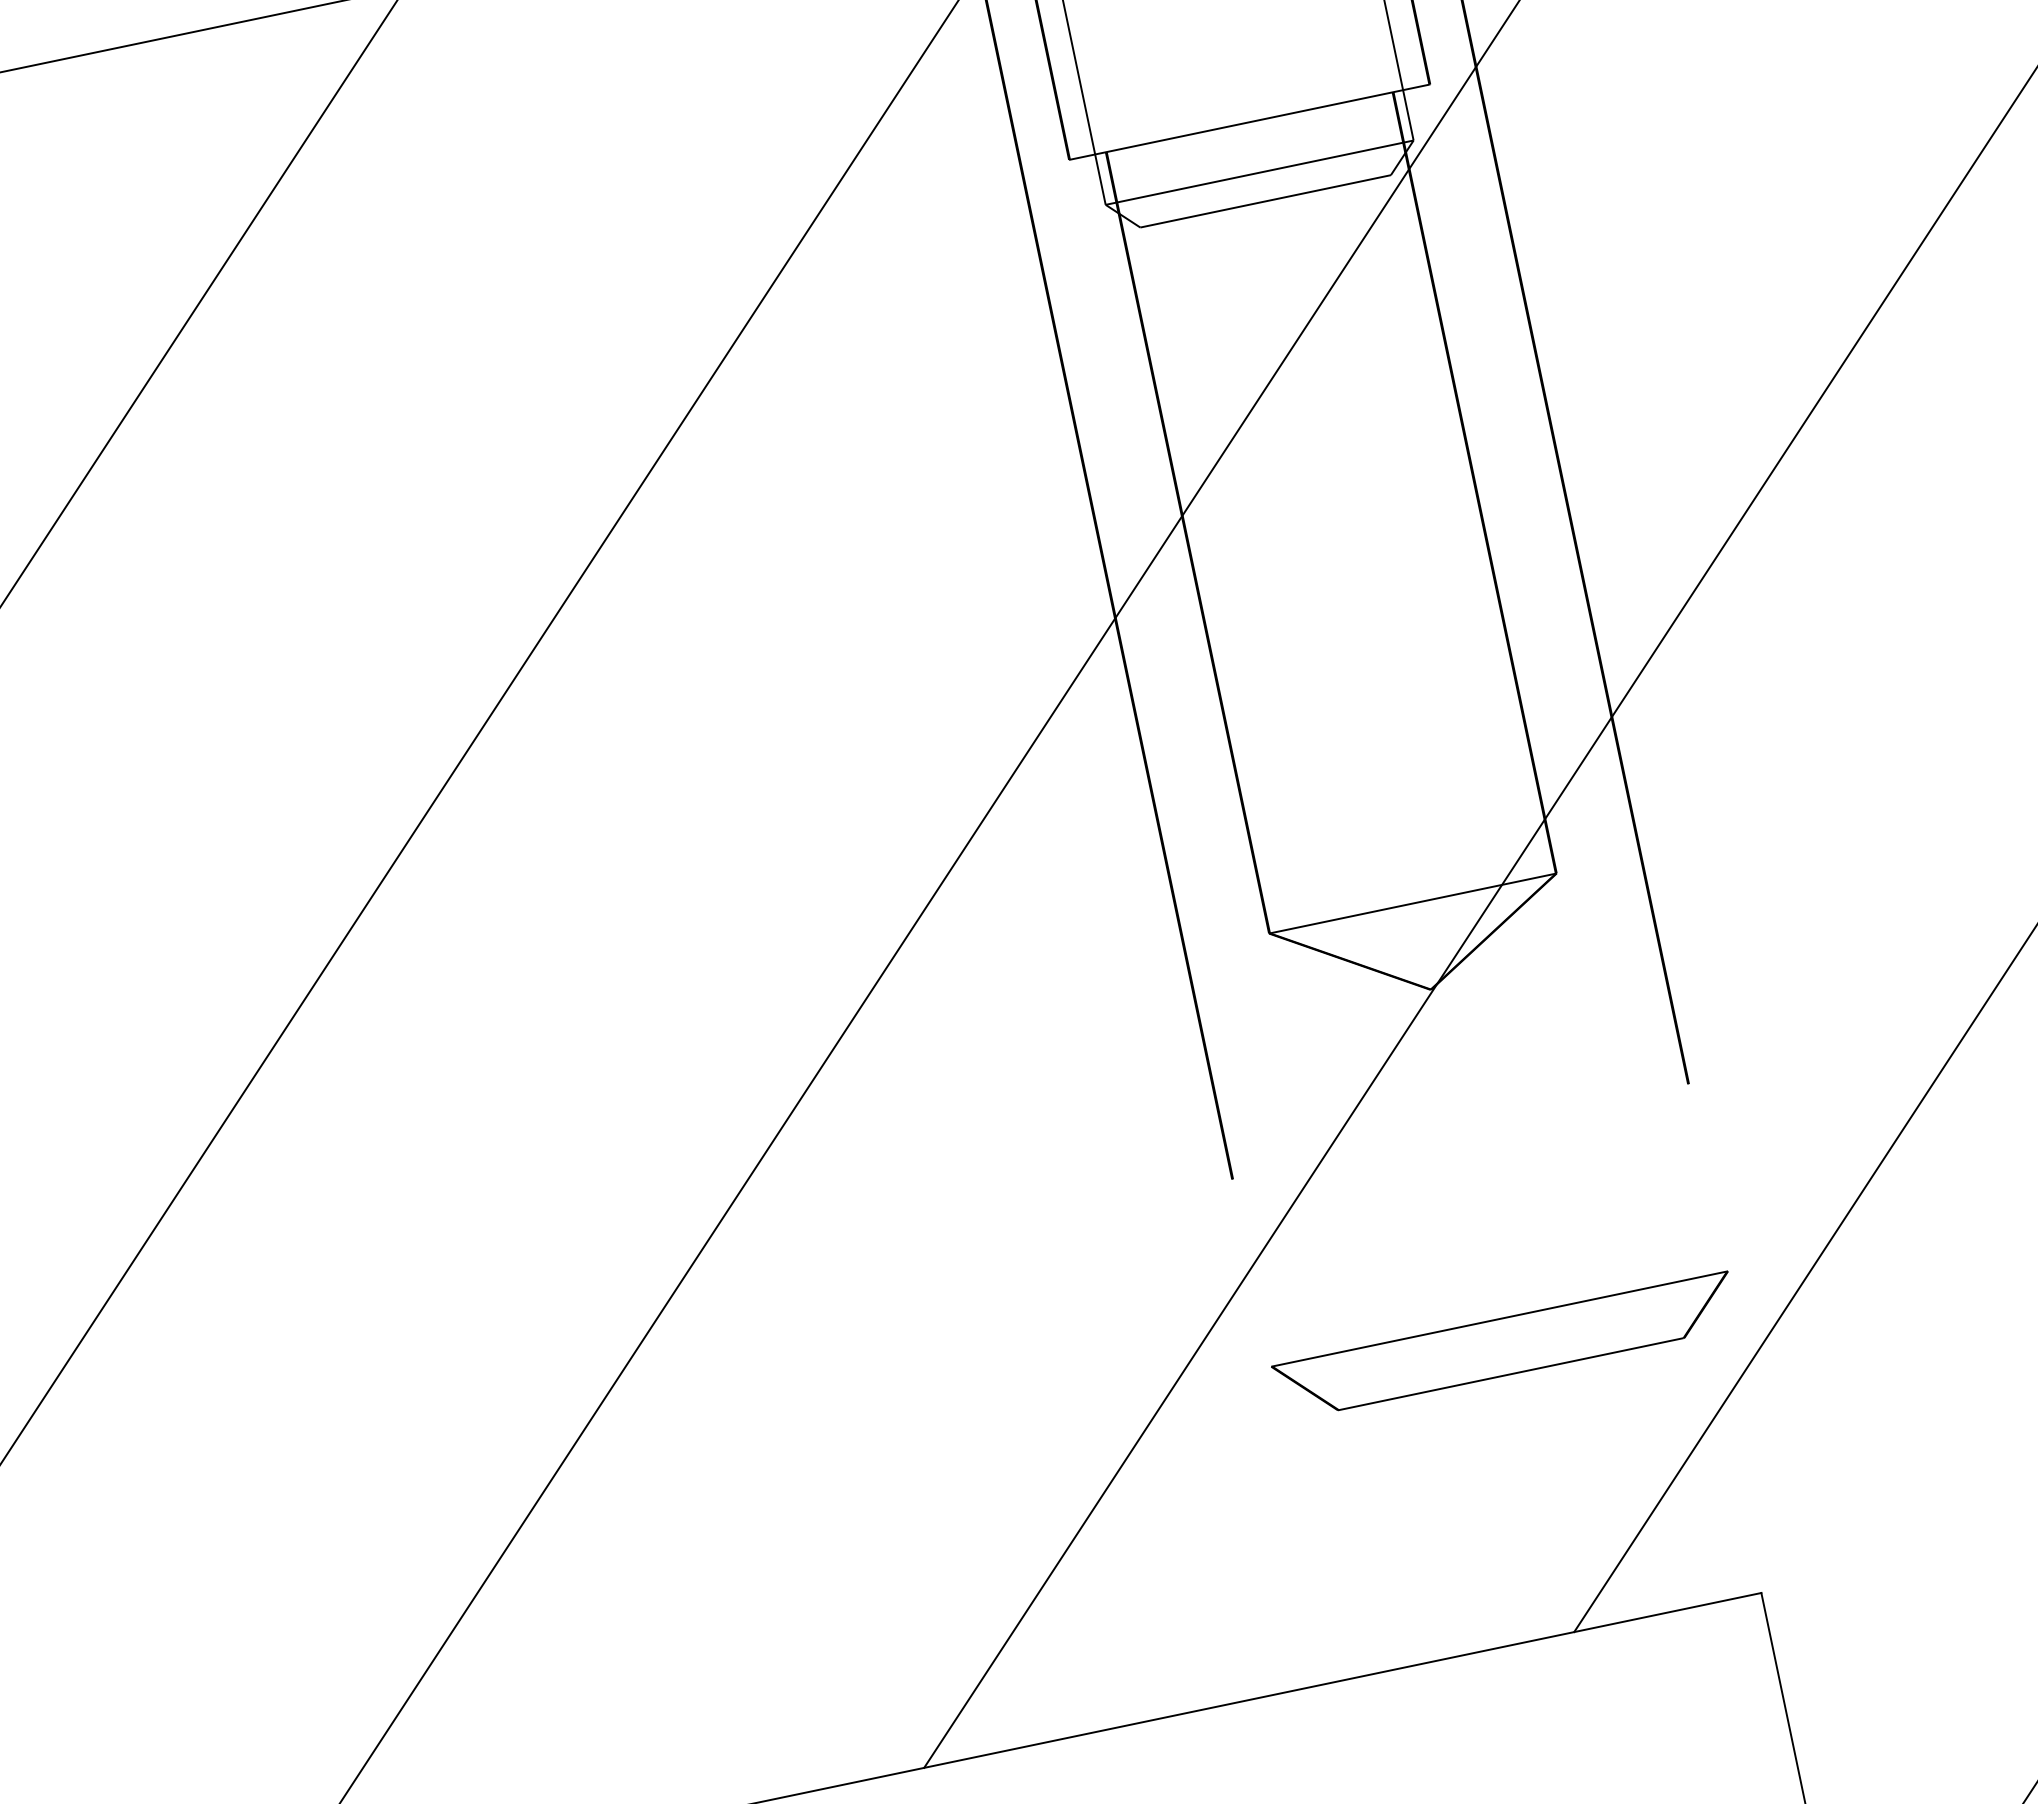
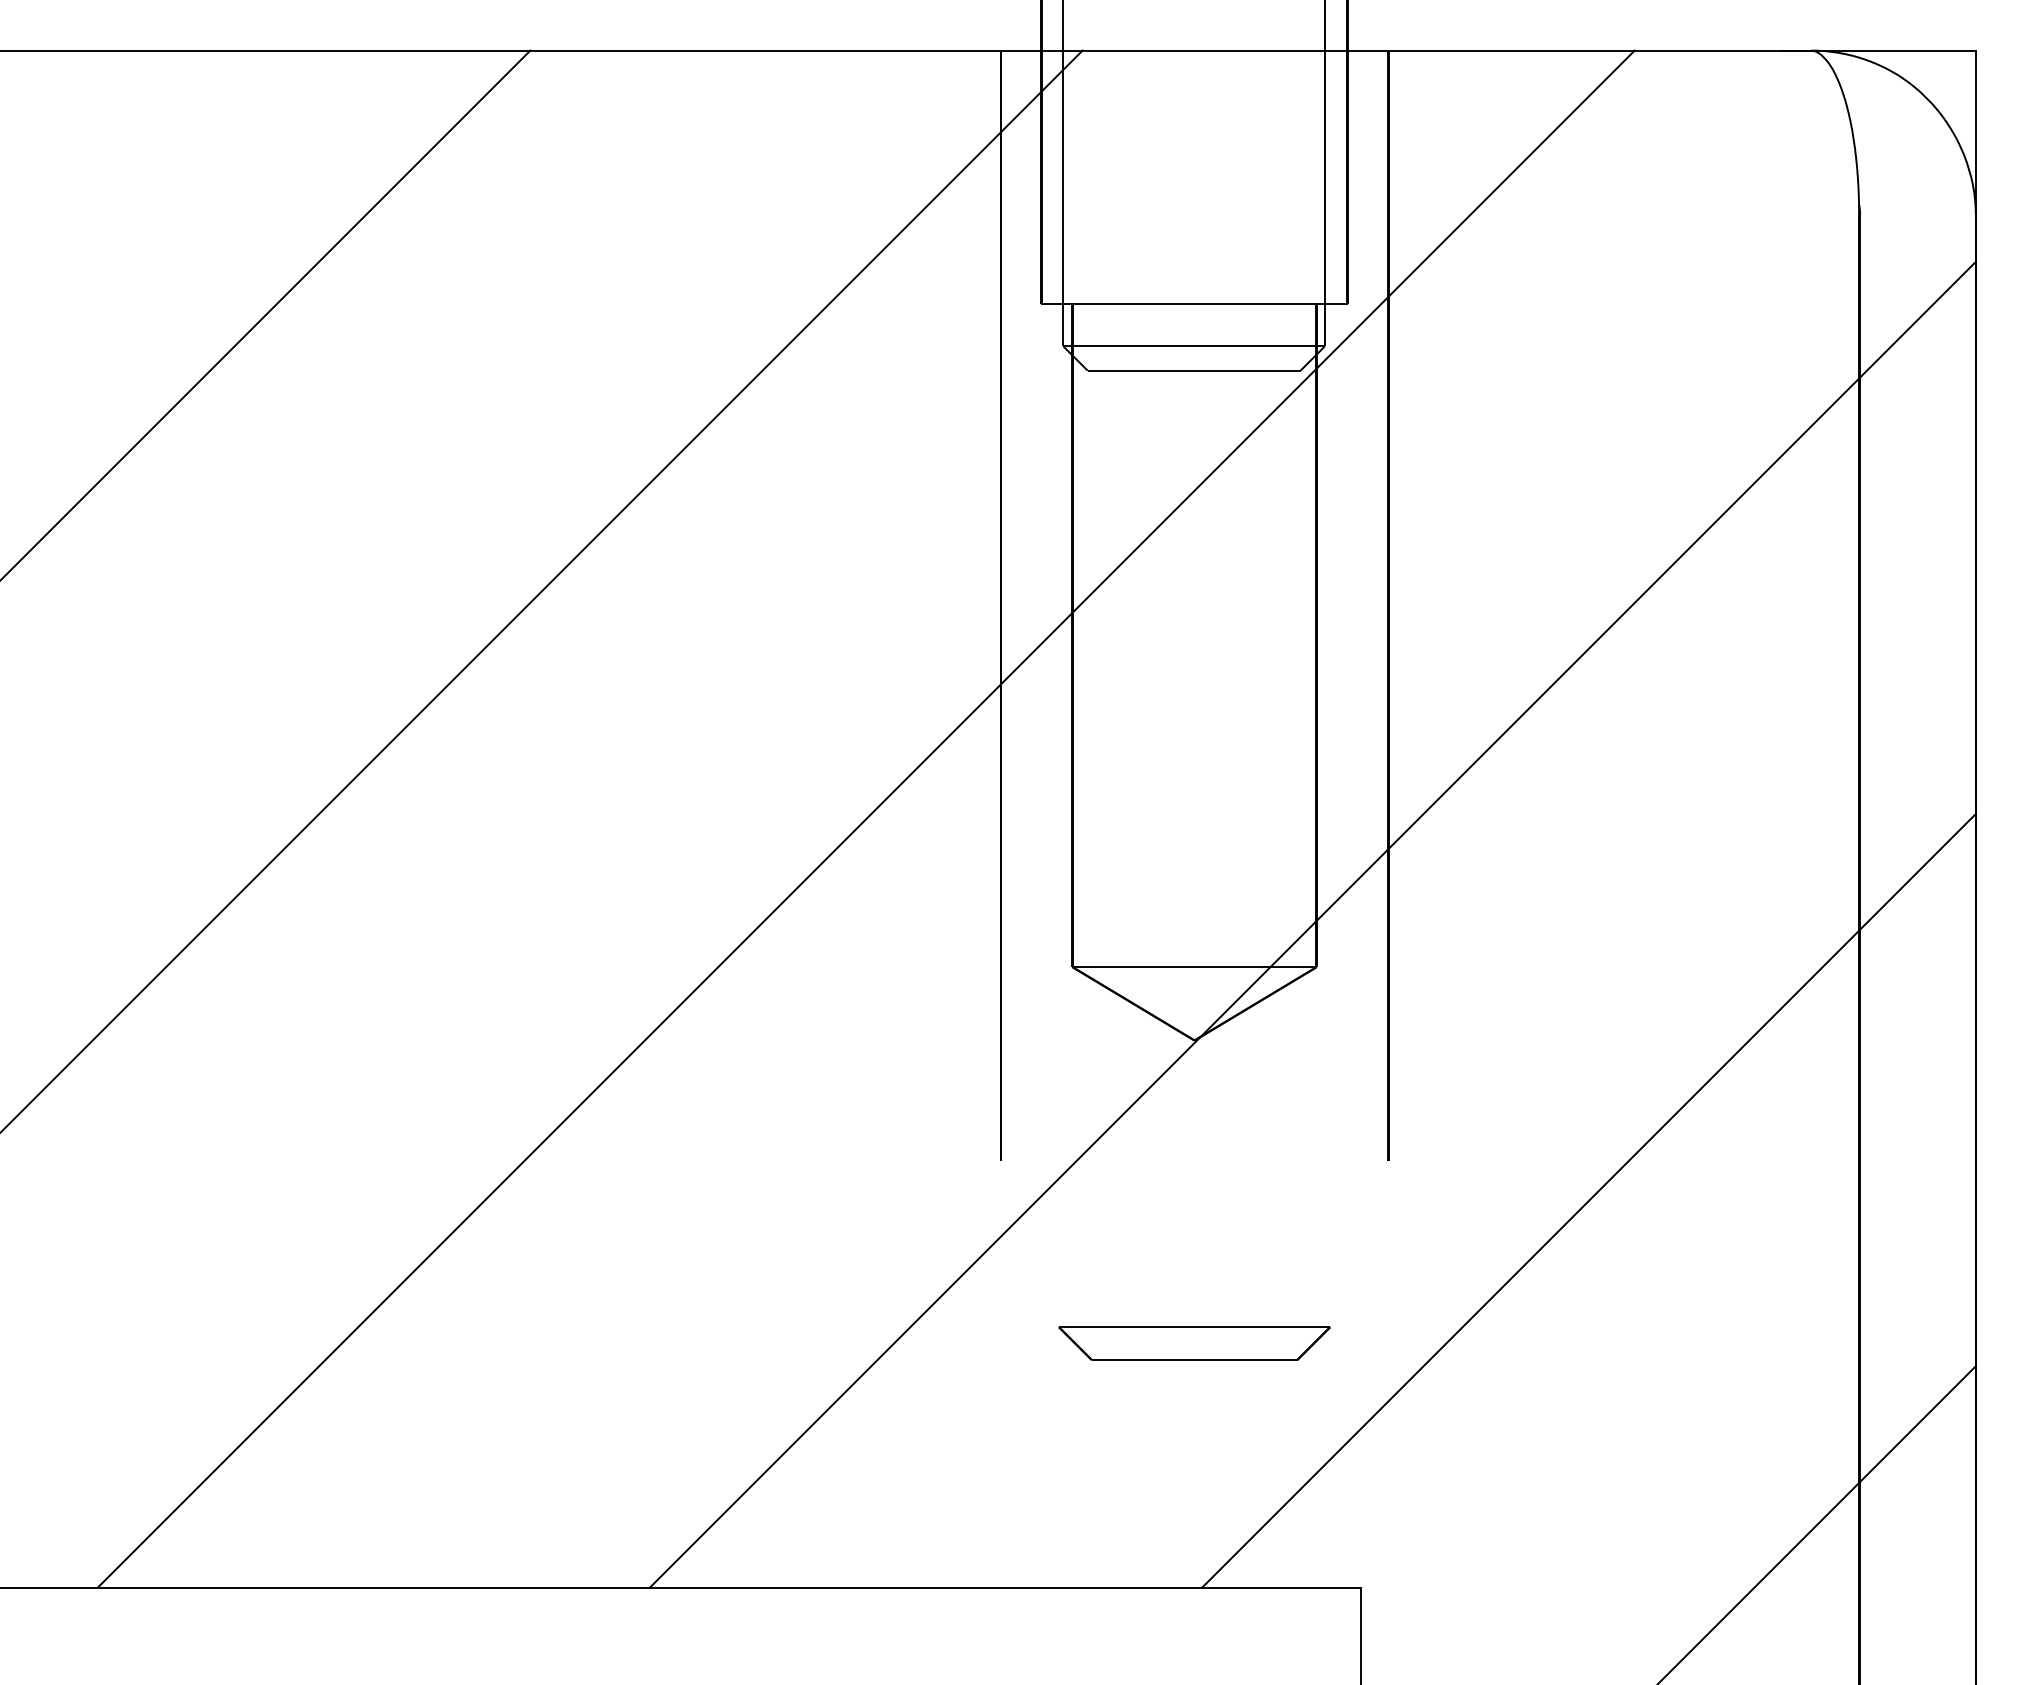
part: (1505, 1346) -> (1194, 1343), size x0.7

